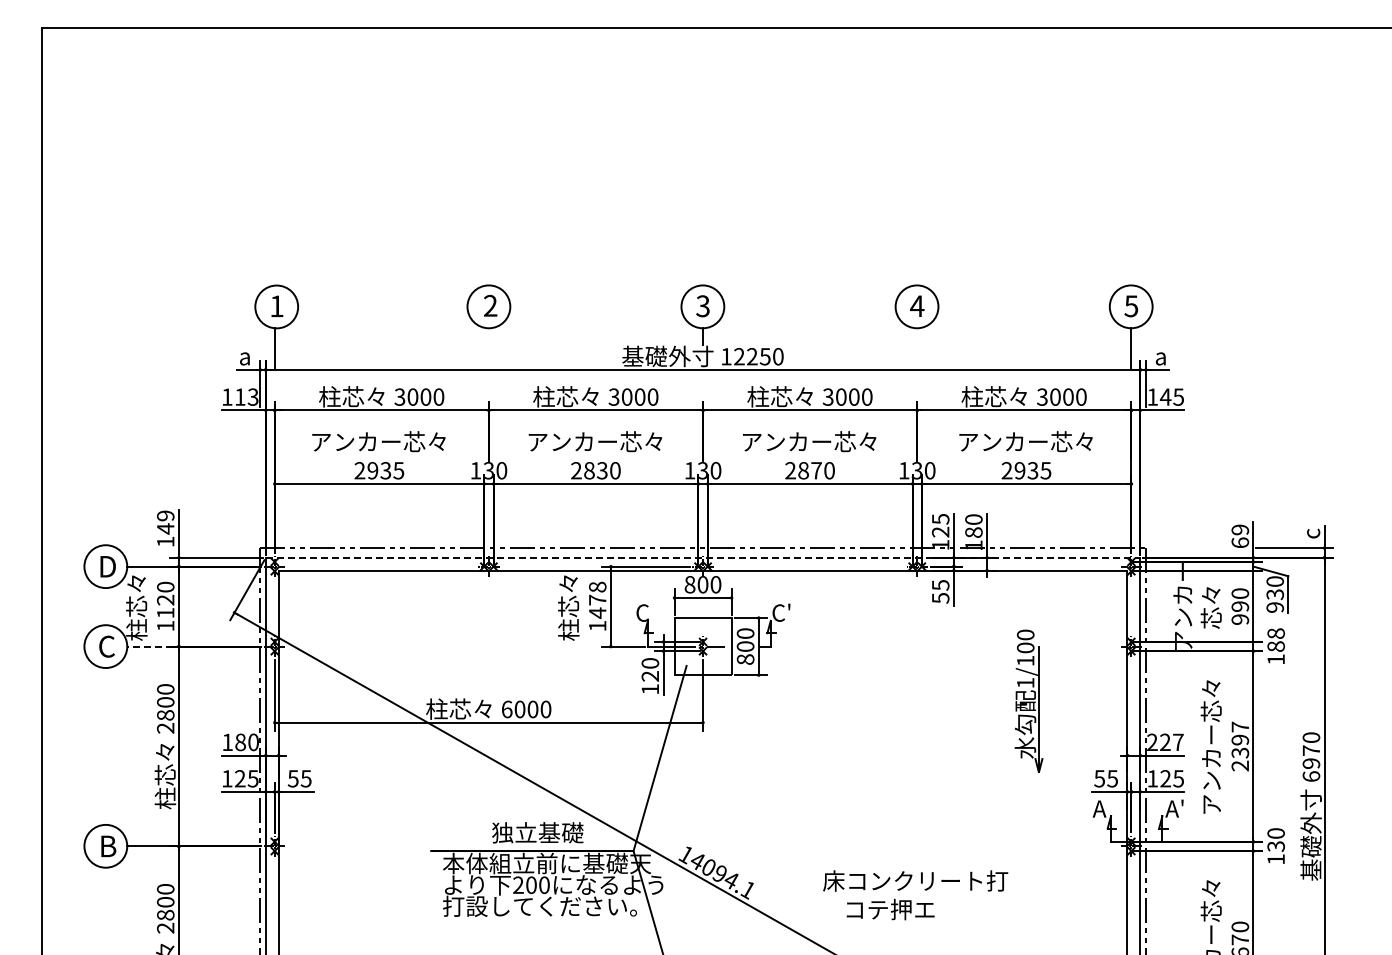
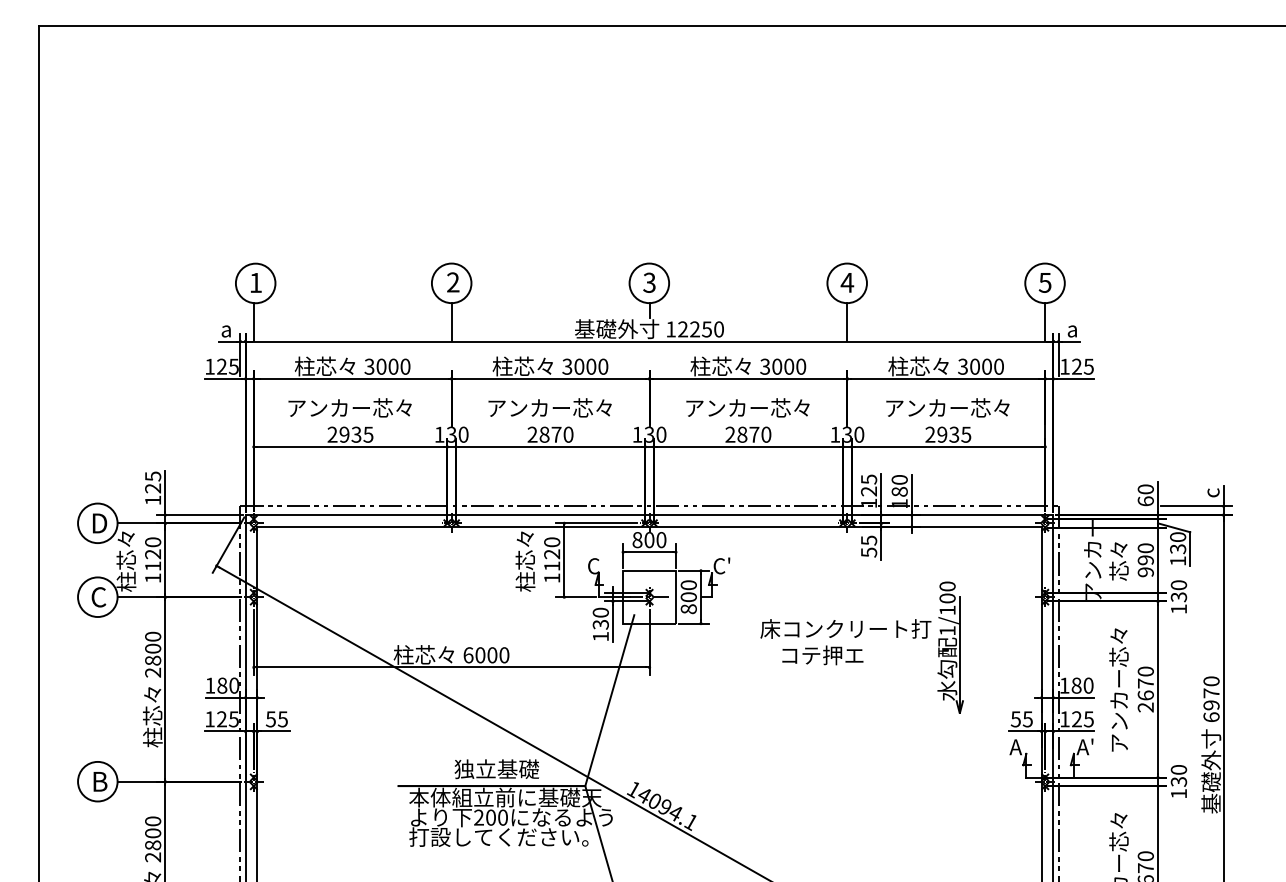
line: (488, 348) -> (451, 321), added
line: (917, 348) -> (847, 321), added
text: (246, 396) -> (227, 366), 113 -> 125
text: (1165, 396) -> (1076, 366), 145 -> 125
text: (601, 470) -> (555, 434), 2830 -> 2870
text: (165, 522) -> (152, 482), 149 -> 125
text: (1240, 529) -> (1146, 489), 69 -> 60
line: (703, 557) -> (649, 514), dashed -> solid
text: (597, 600) -> (552, 554), 1478 -> 1120
text: (1275, 607) -> (1178, 561), 930 -> 130
text: (1275, 640) -> (1178, 591), 188 -> 130
line: (150, 646) -> (139, 597), dashed -> solid
text: (650, 676) -> (600, 624), 120 -> 130
text: (1240, 739) -> (1146, 683), 2397 -> 2670
text: (1165, 742) -> (1076, 685), 227 -> 180
text: (915, 895) -> (845, 642), moved

